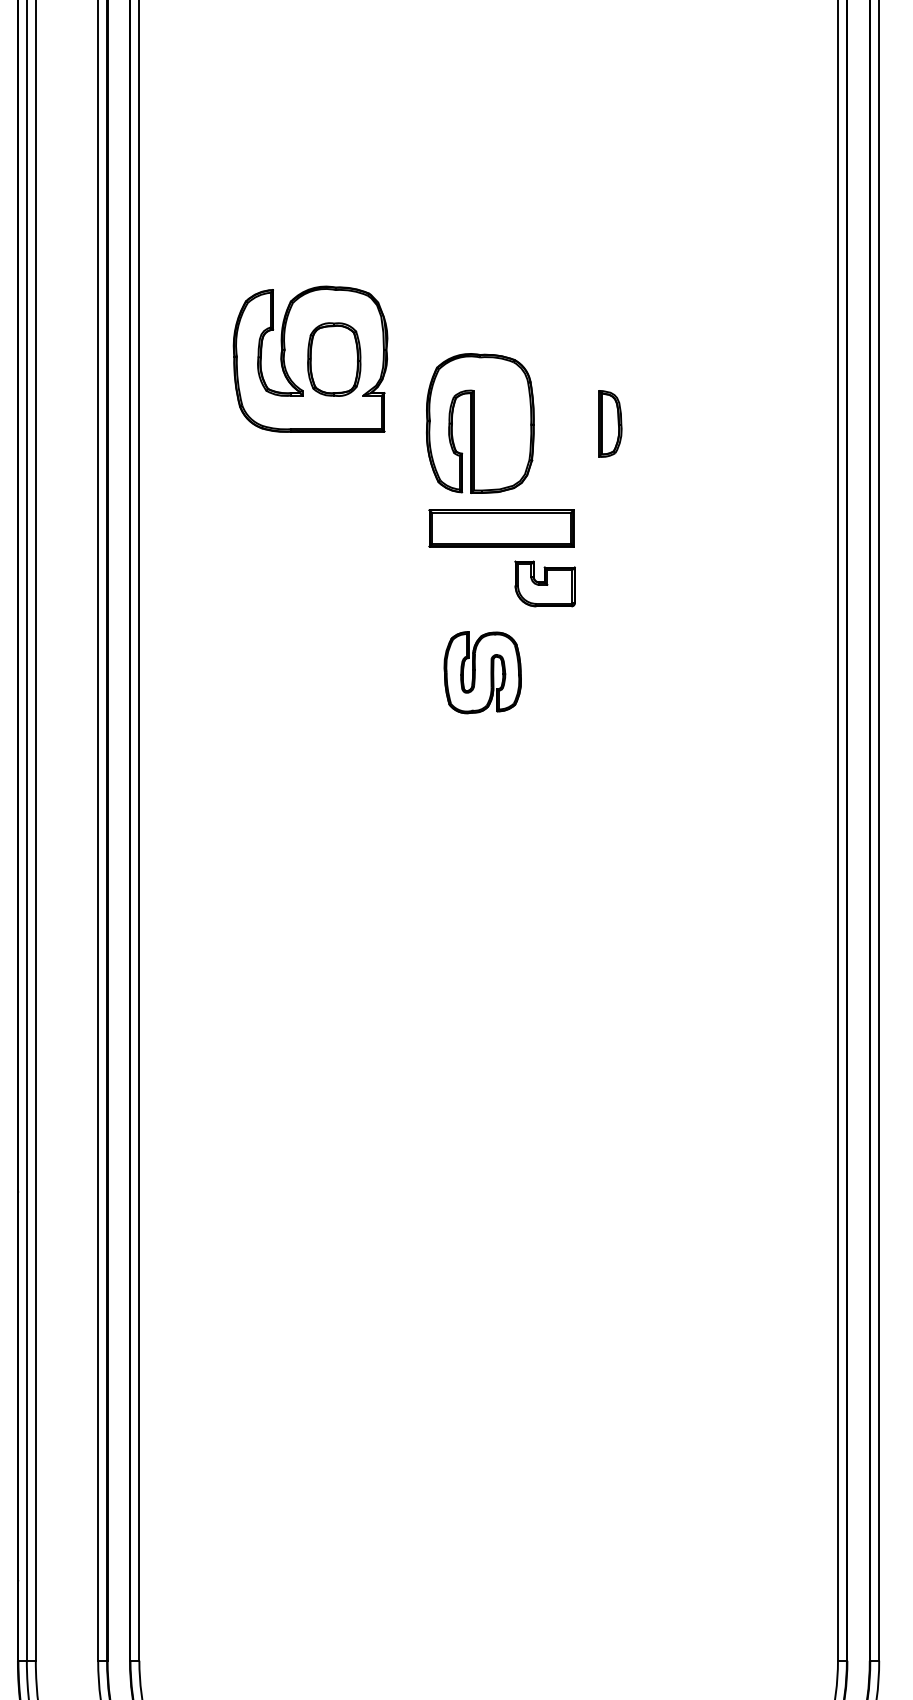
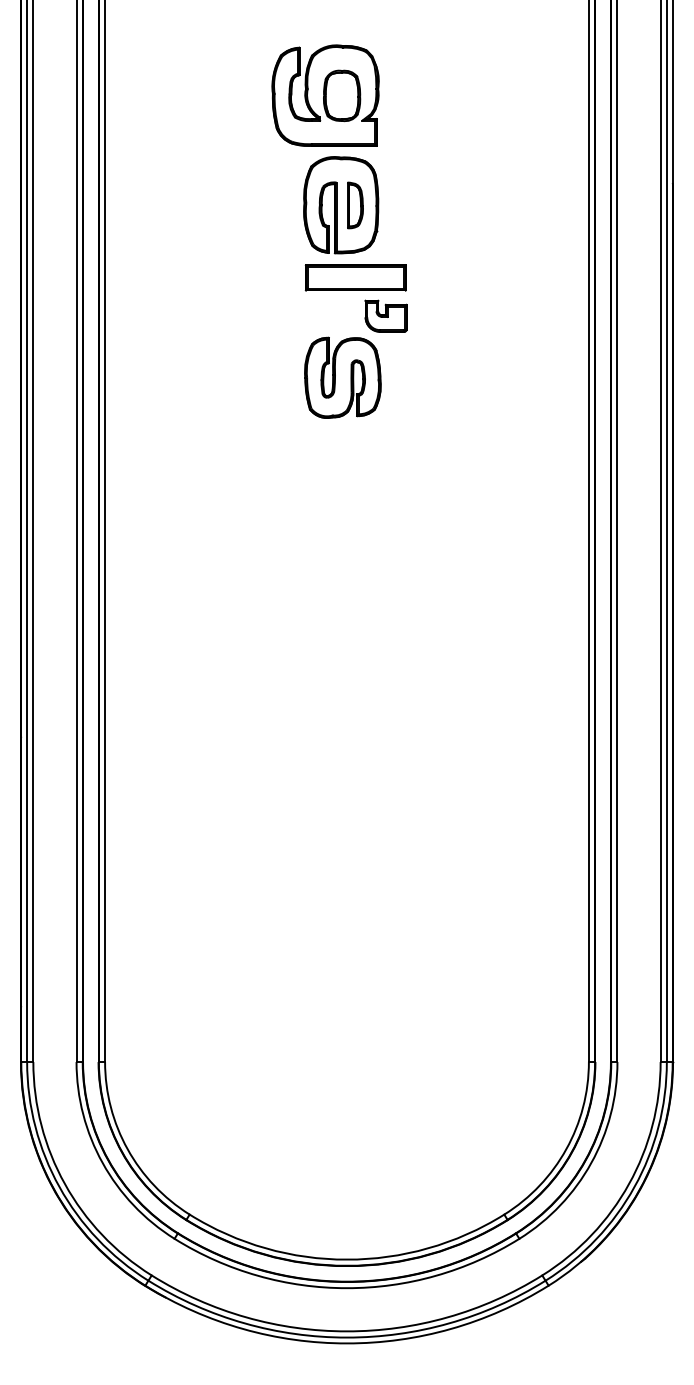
part: (310, 359) -> (325, 95), moved
part: (610, 423) -> (355, 205), moved
part: (482, 672) -> (342, 377), size x1.43

